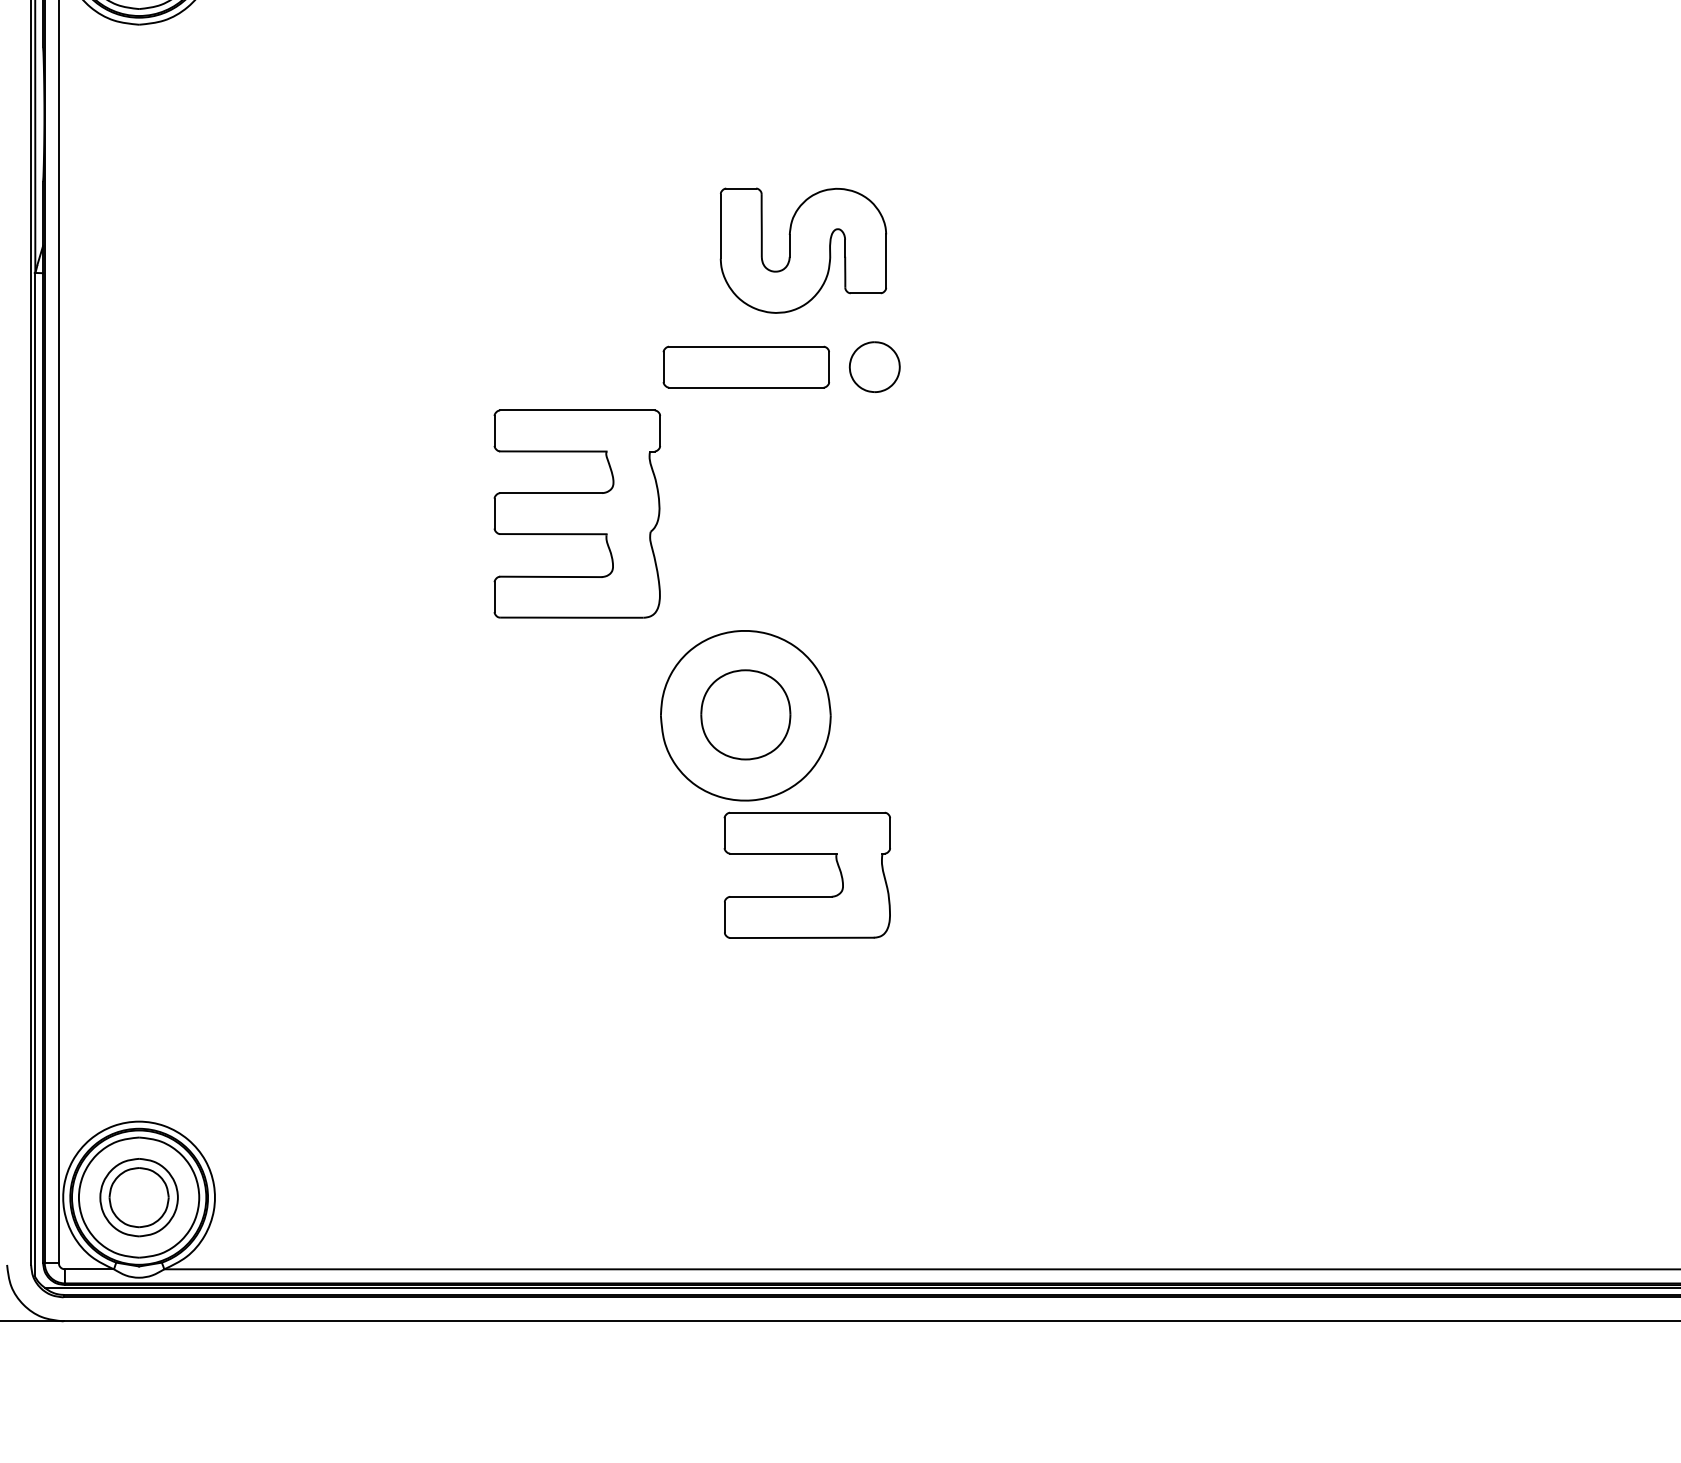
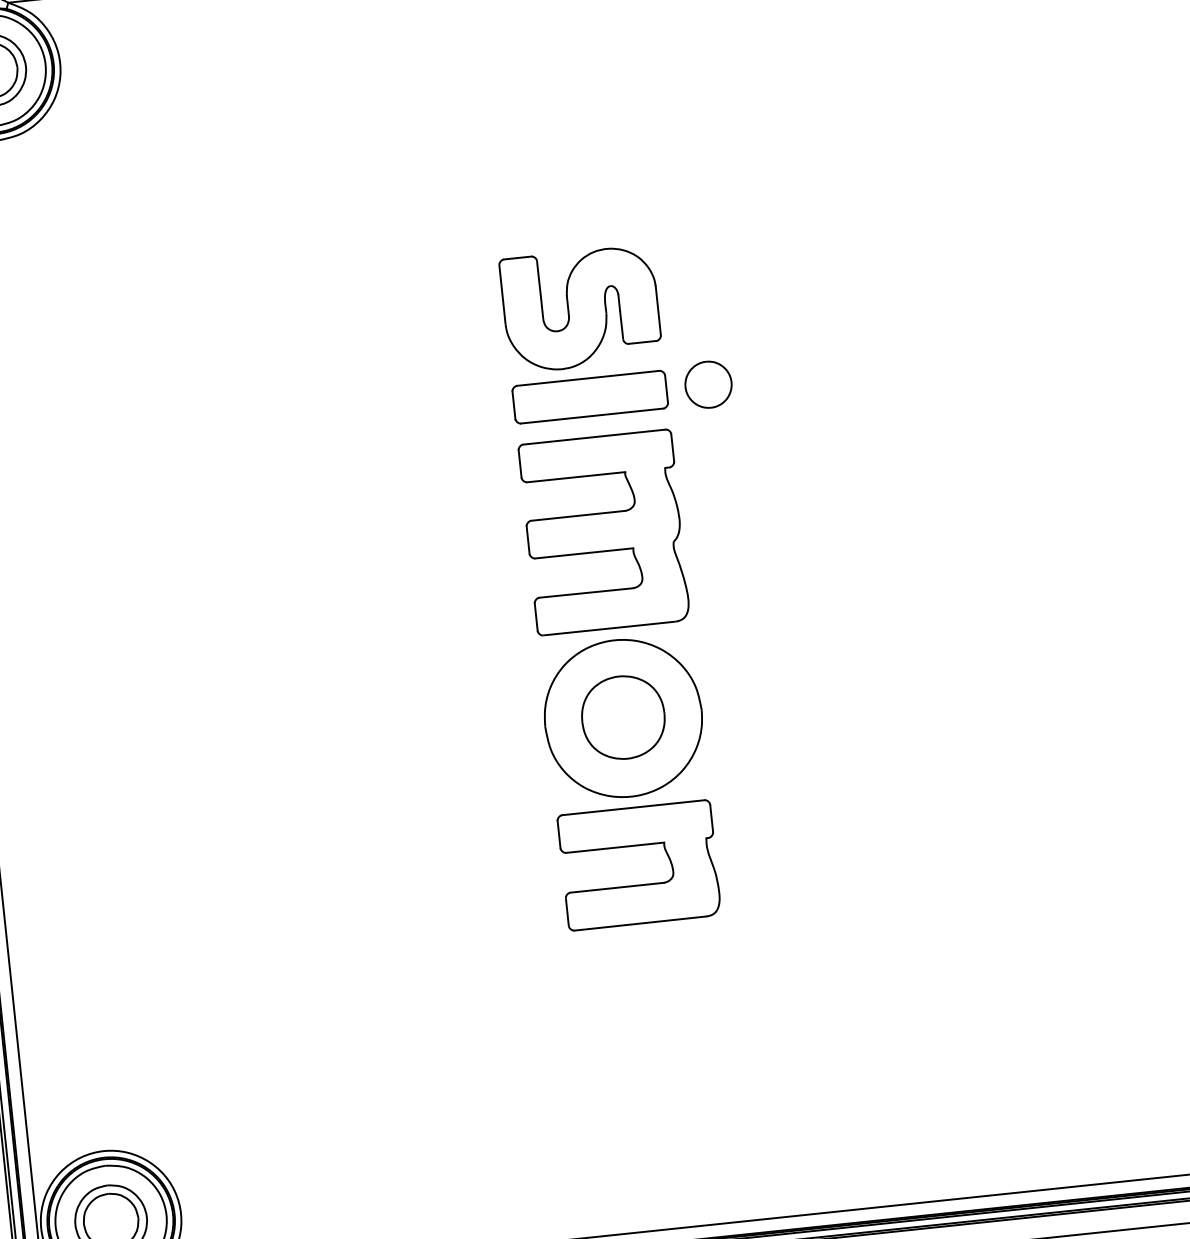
part: (803, 250) -> (581, 309), moved
part: (576, 513) -> (603, 532), moved
part: (806, 854) -> (636, 846), moved

